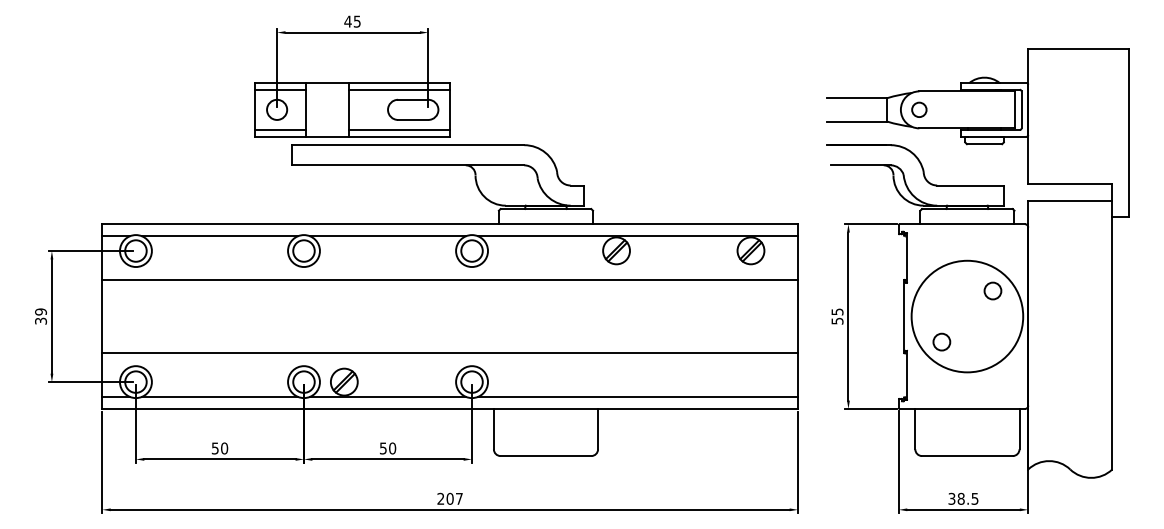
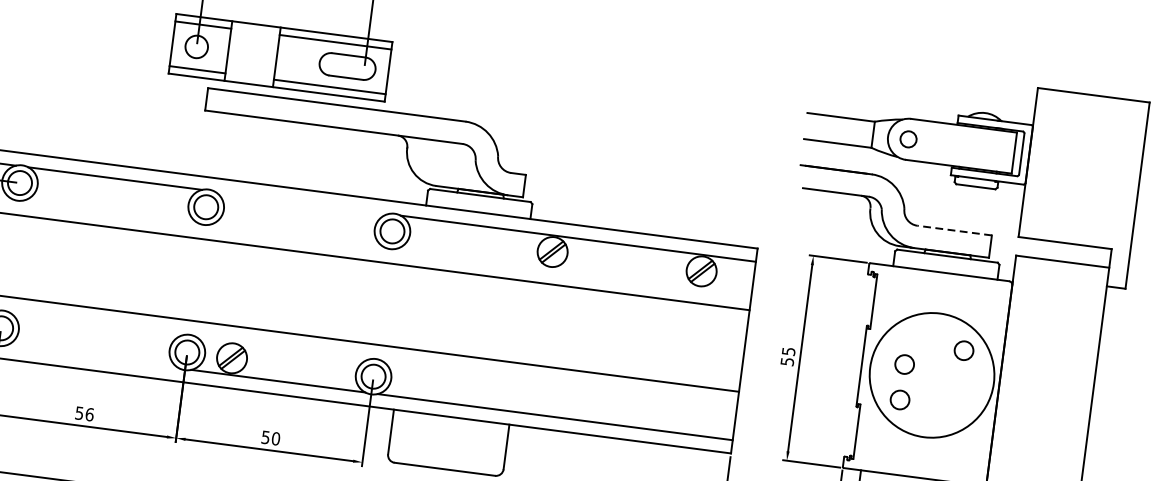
line: (970, 185) -> (954, 230), solid -> dashed
line: (387, 236) -> (300, 203), removed
circle: (941, 309) -> (904, 363), added
line: (219, 397) -> (91, 357), removed
text: (224, 448) -> (89, 414), 50 -> 56

